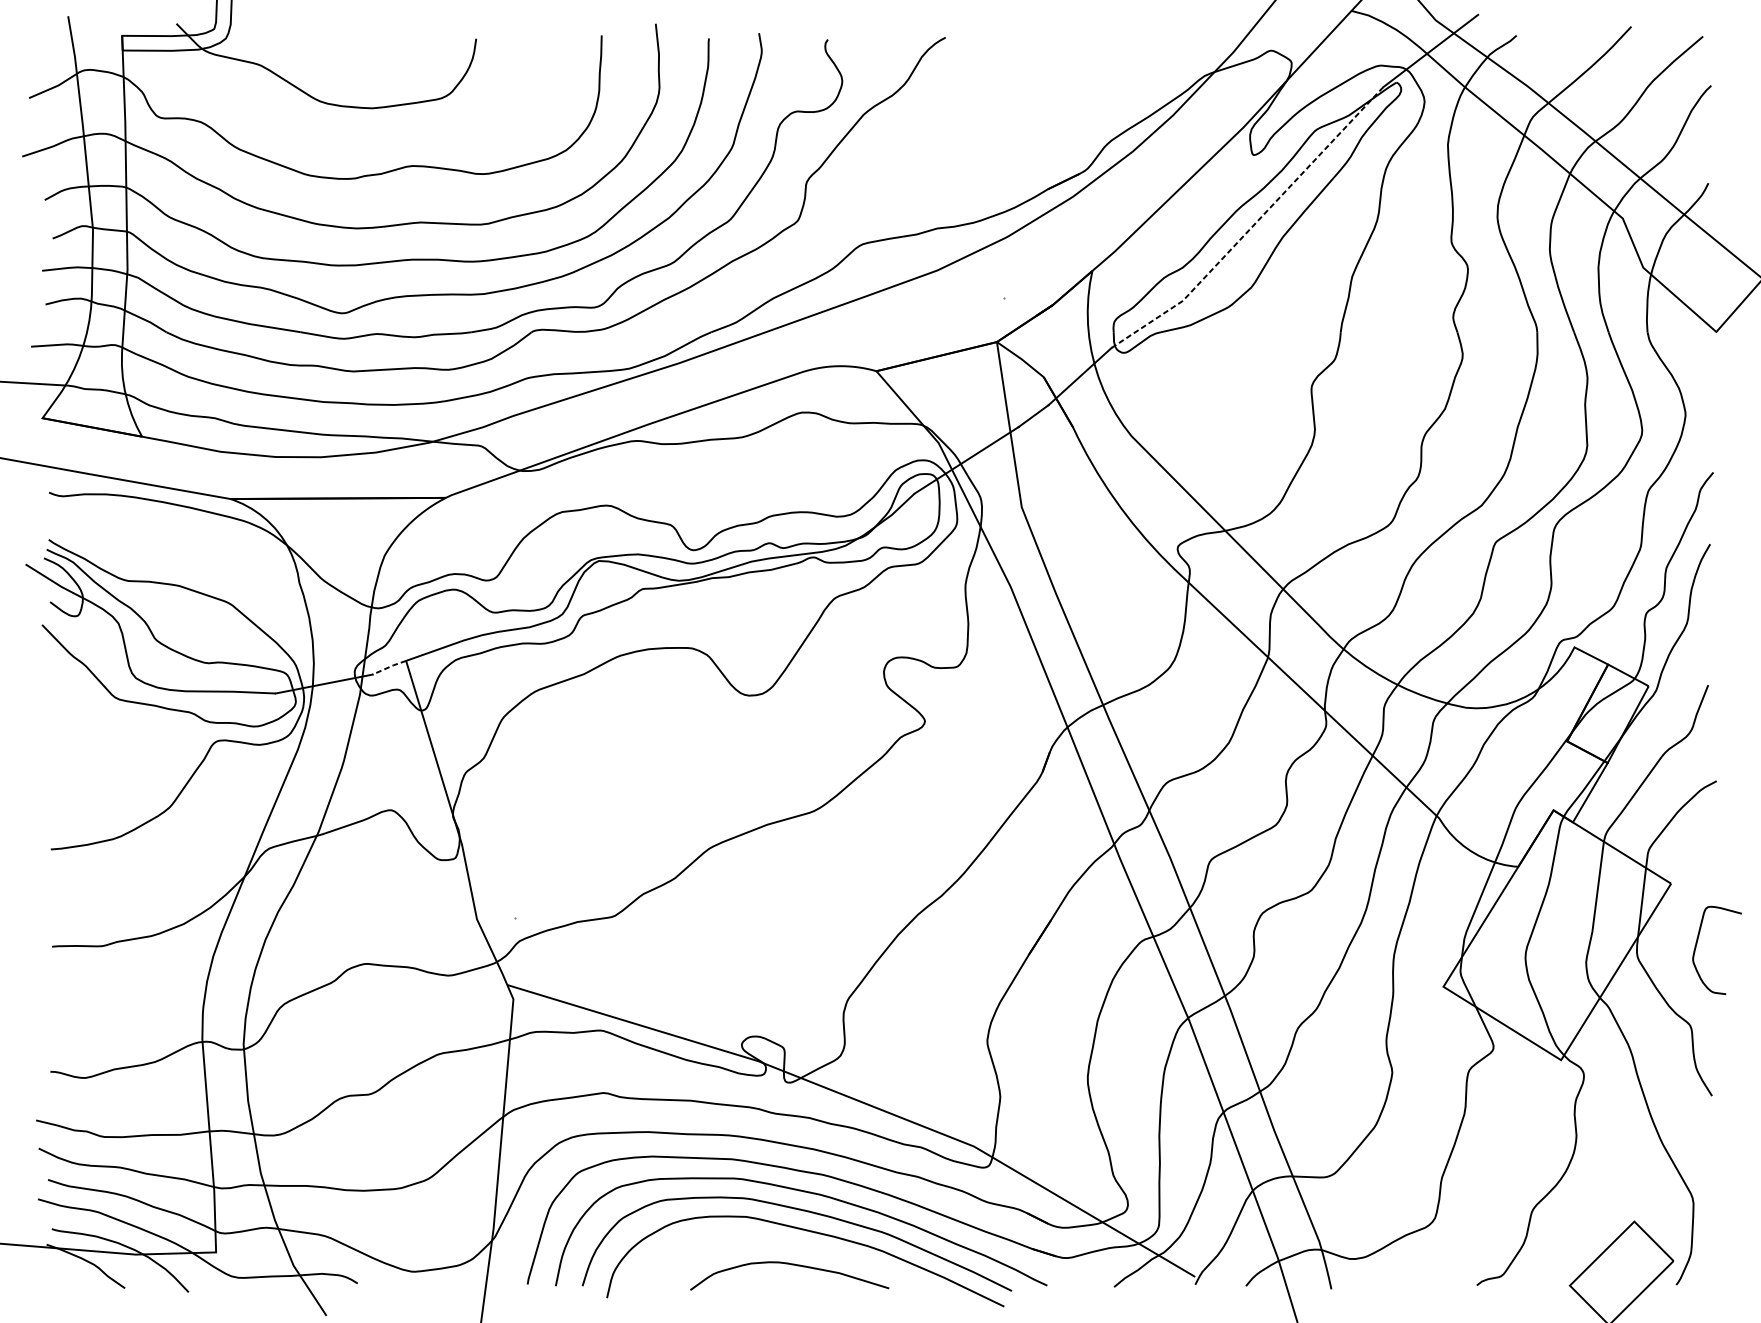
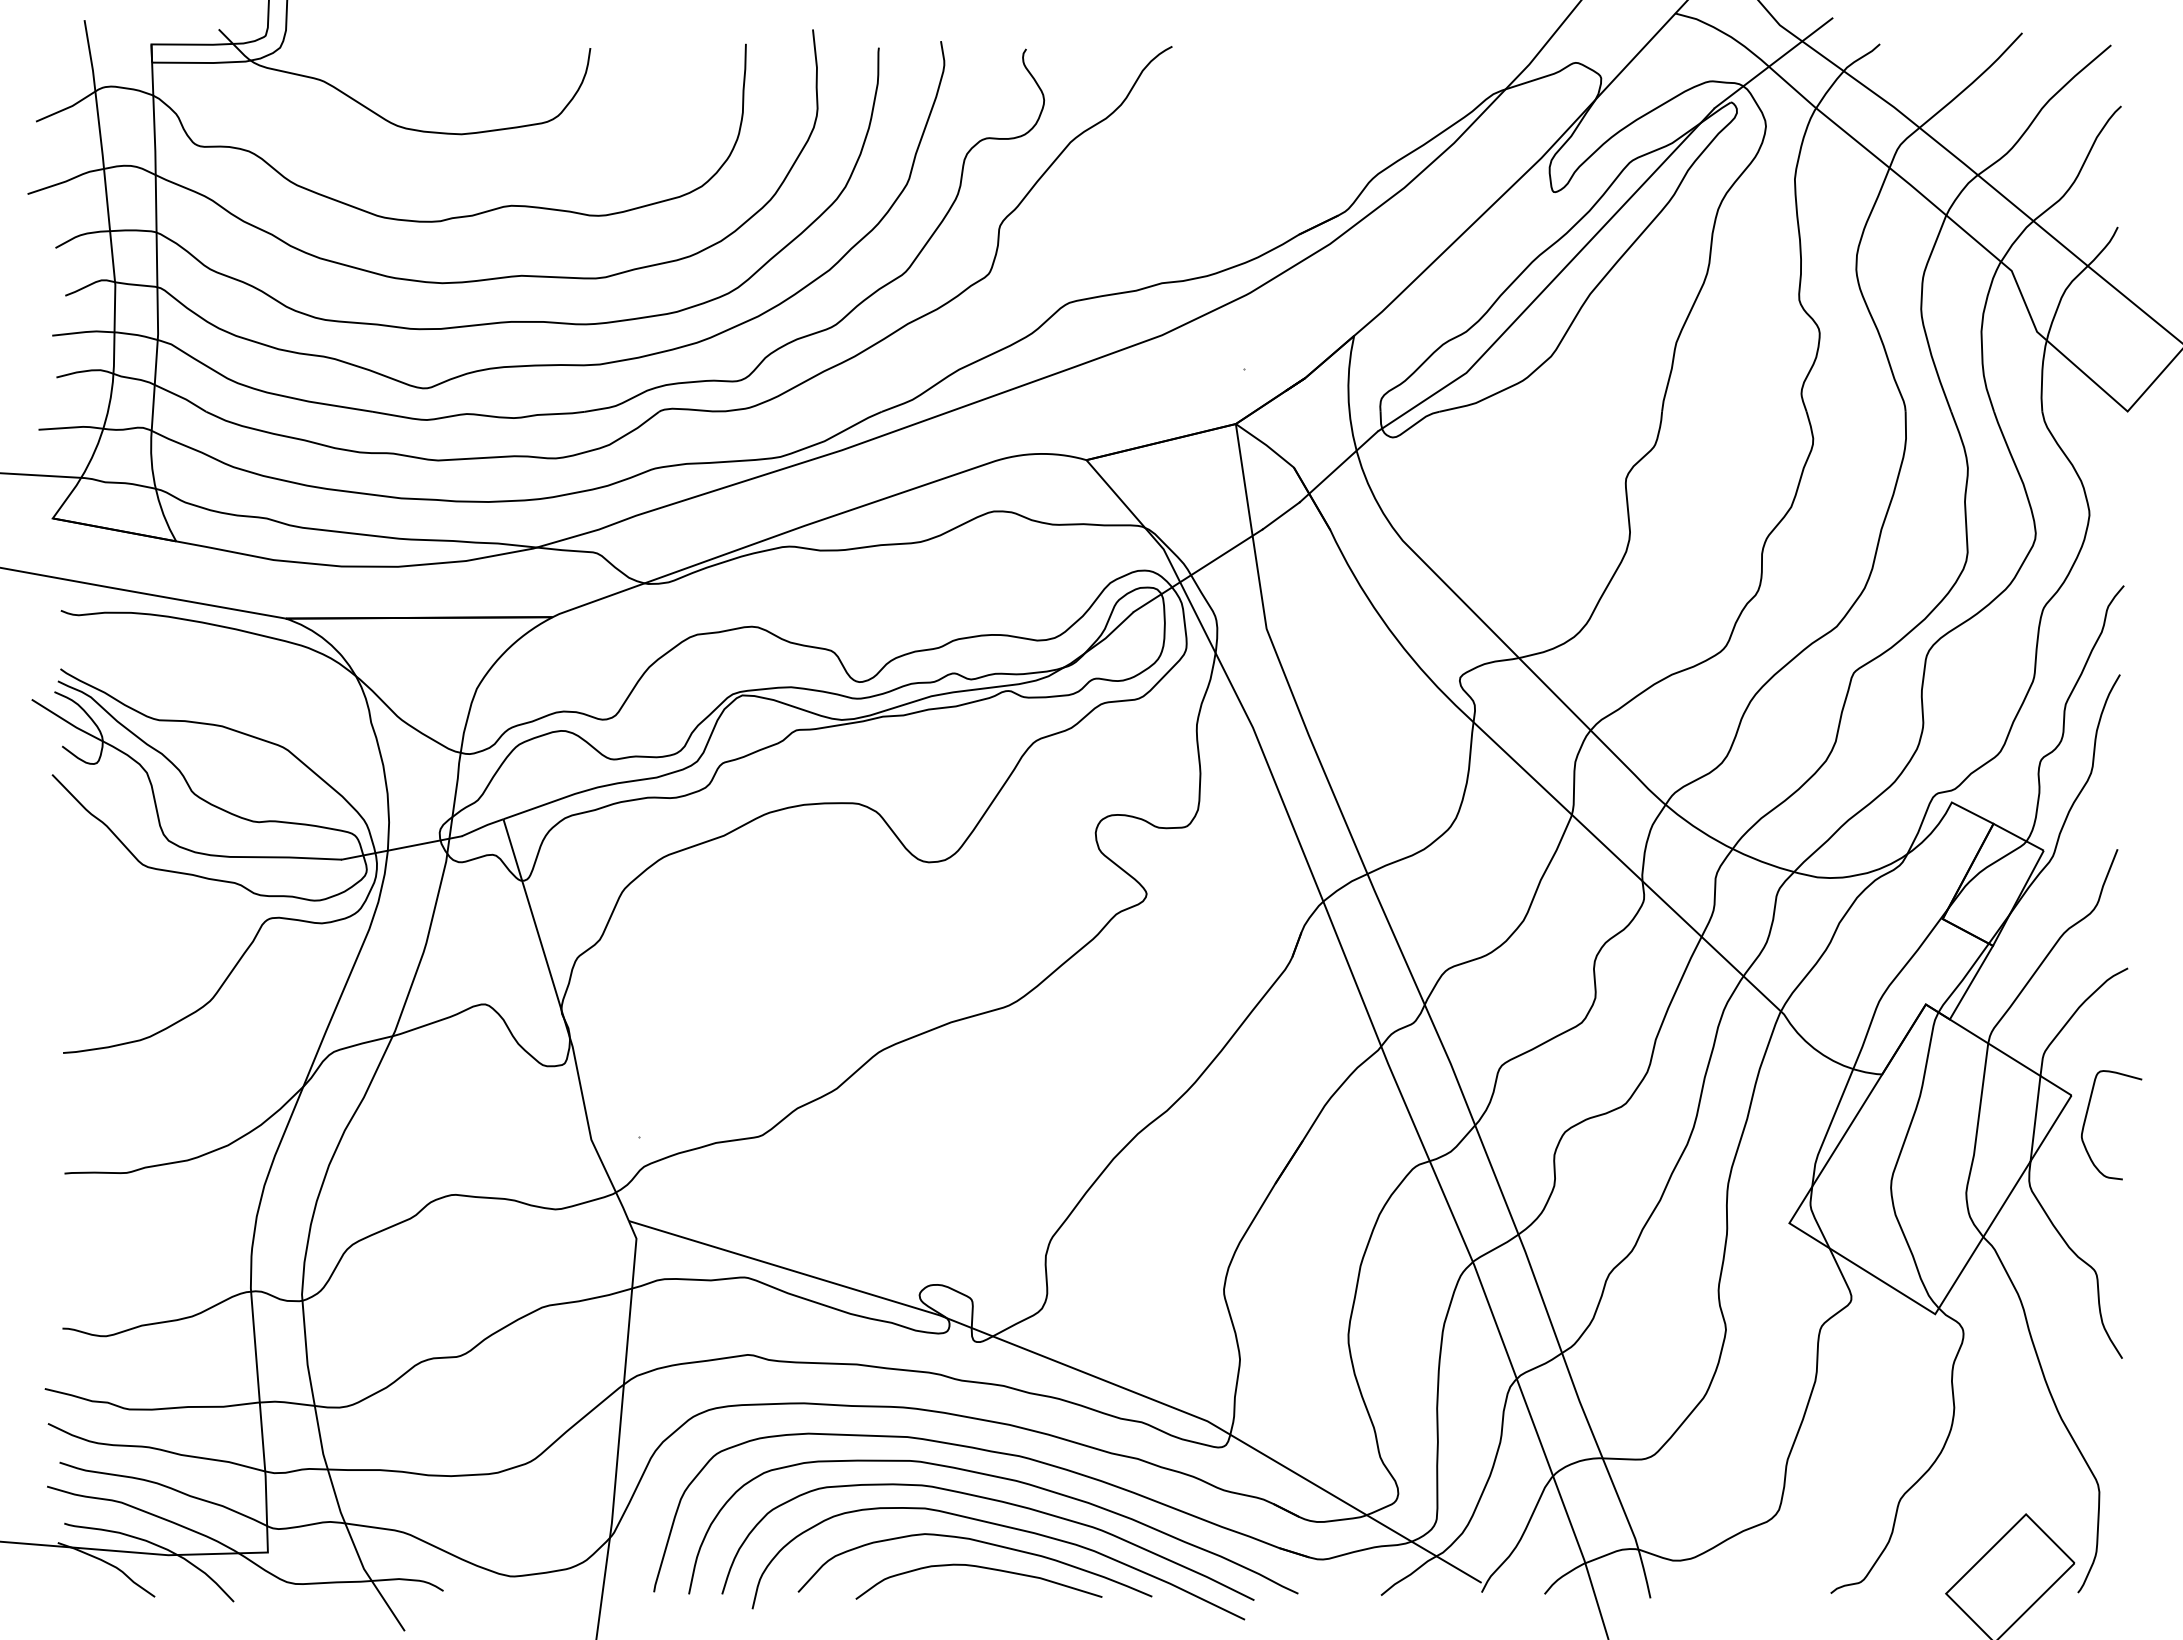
line: (1253, 225) -> (1553, 279), dashed -> solid
line: (389, 667) -> (482, 827), dashed -> solid
curve: (1696, 945) -> (2086, 1119), moved
curve: (790, 1244) -> (979, 1542), added

